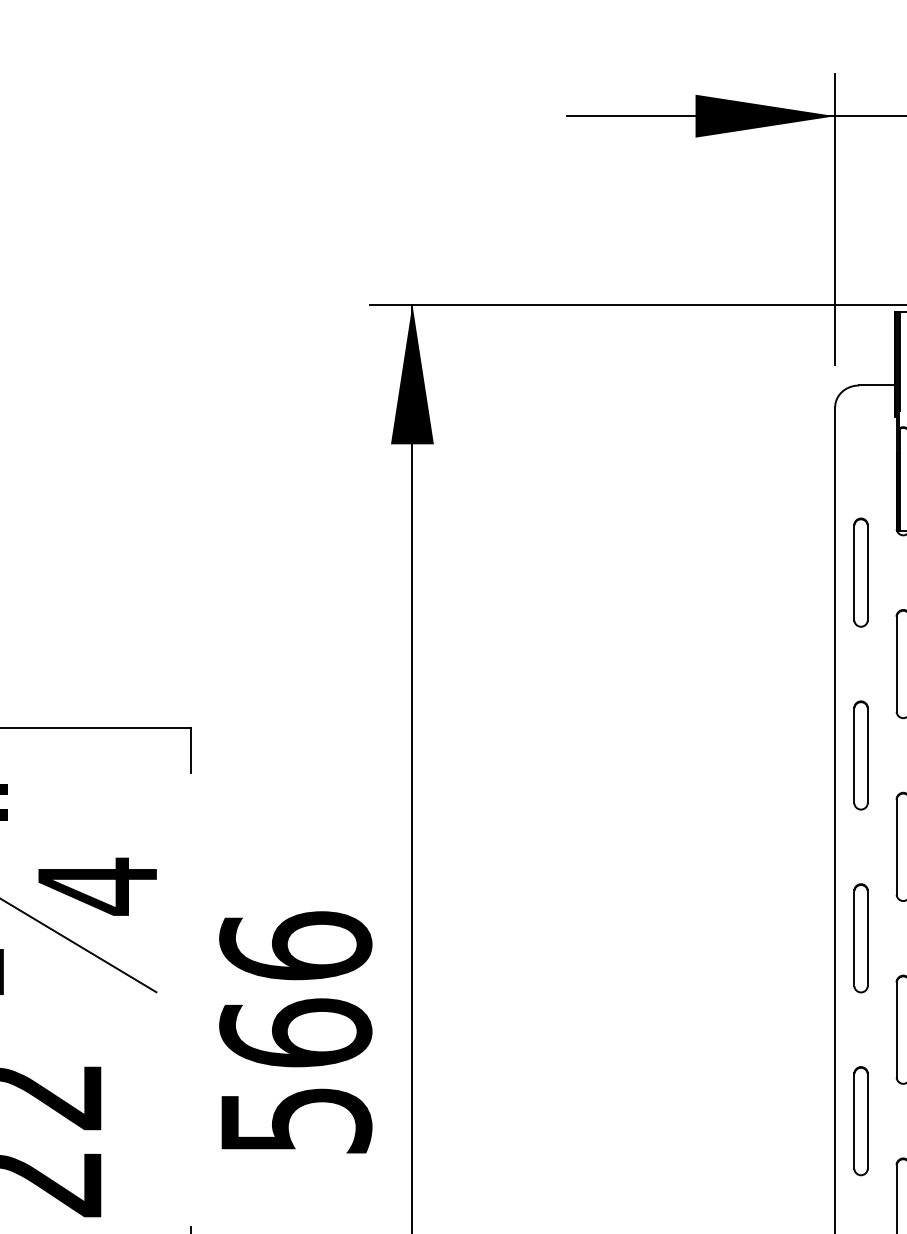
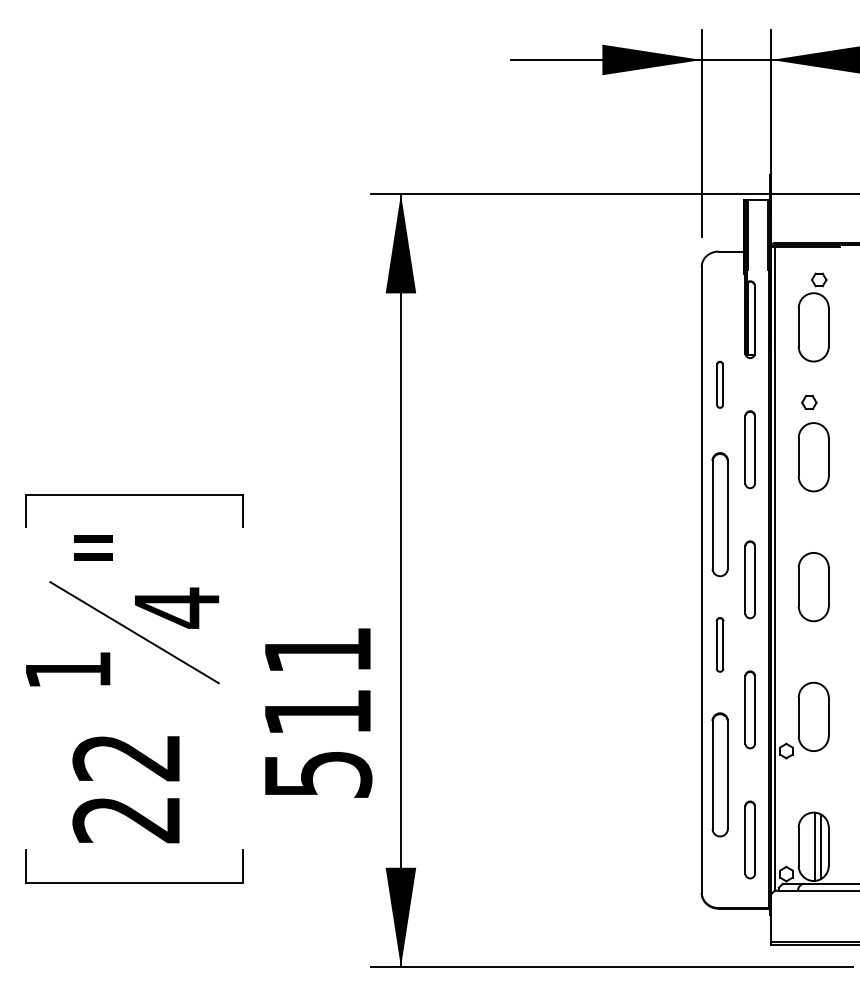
part: (860, 572) -> (719, 384), size x0.6
part: (860, 755) -> (719, 514), size x1.6
part: (860, 937) -> (719, 644), size x0.7
text: (295, 988) -> (317, 680), 566 -> 511
part: (860, 1120) -> (719, 774), size x1.6

